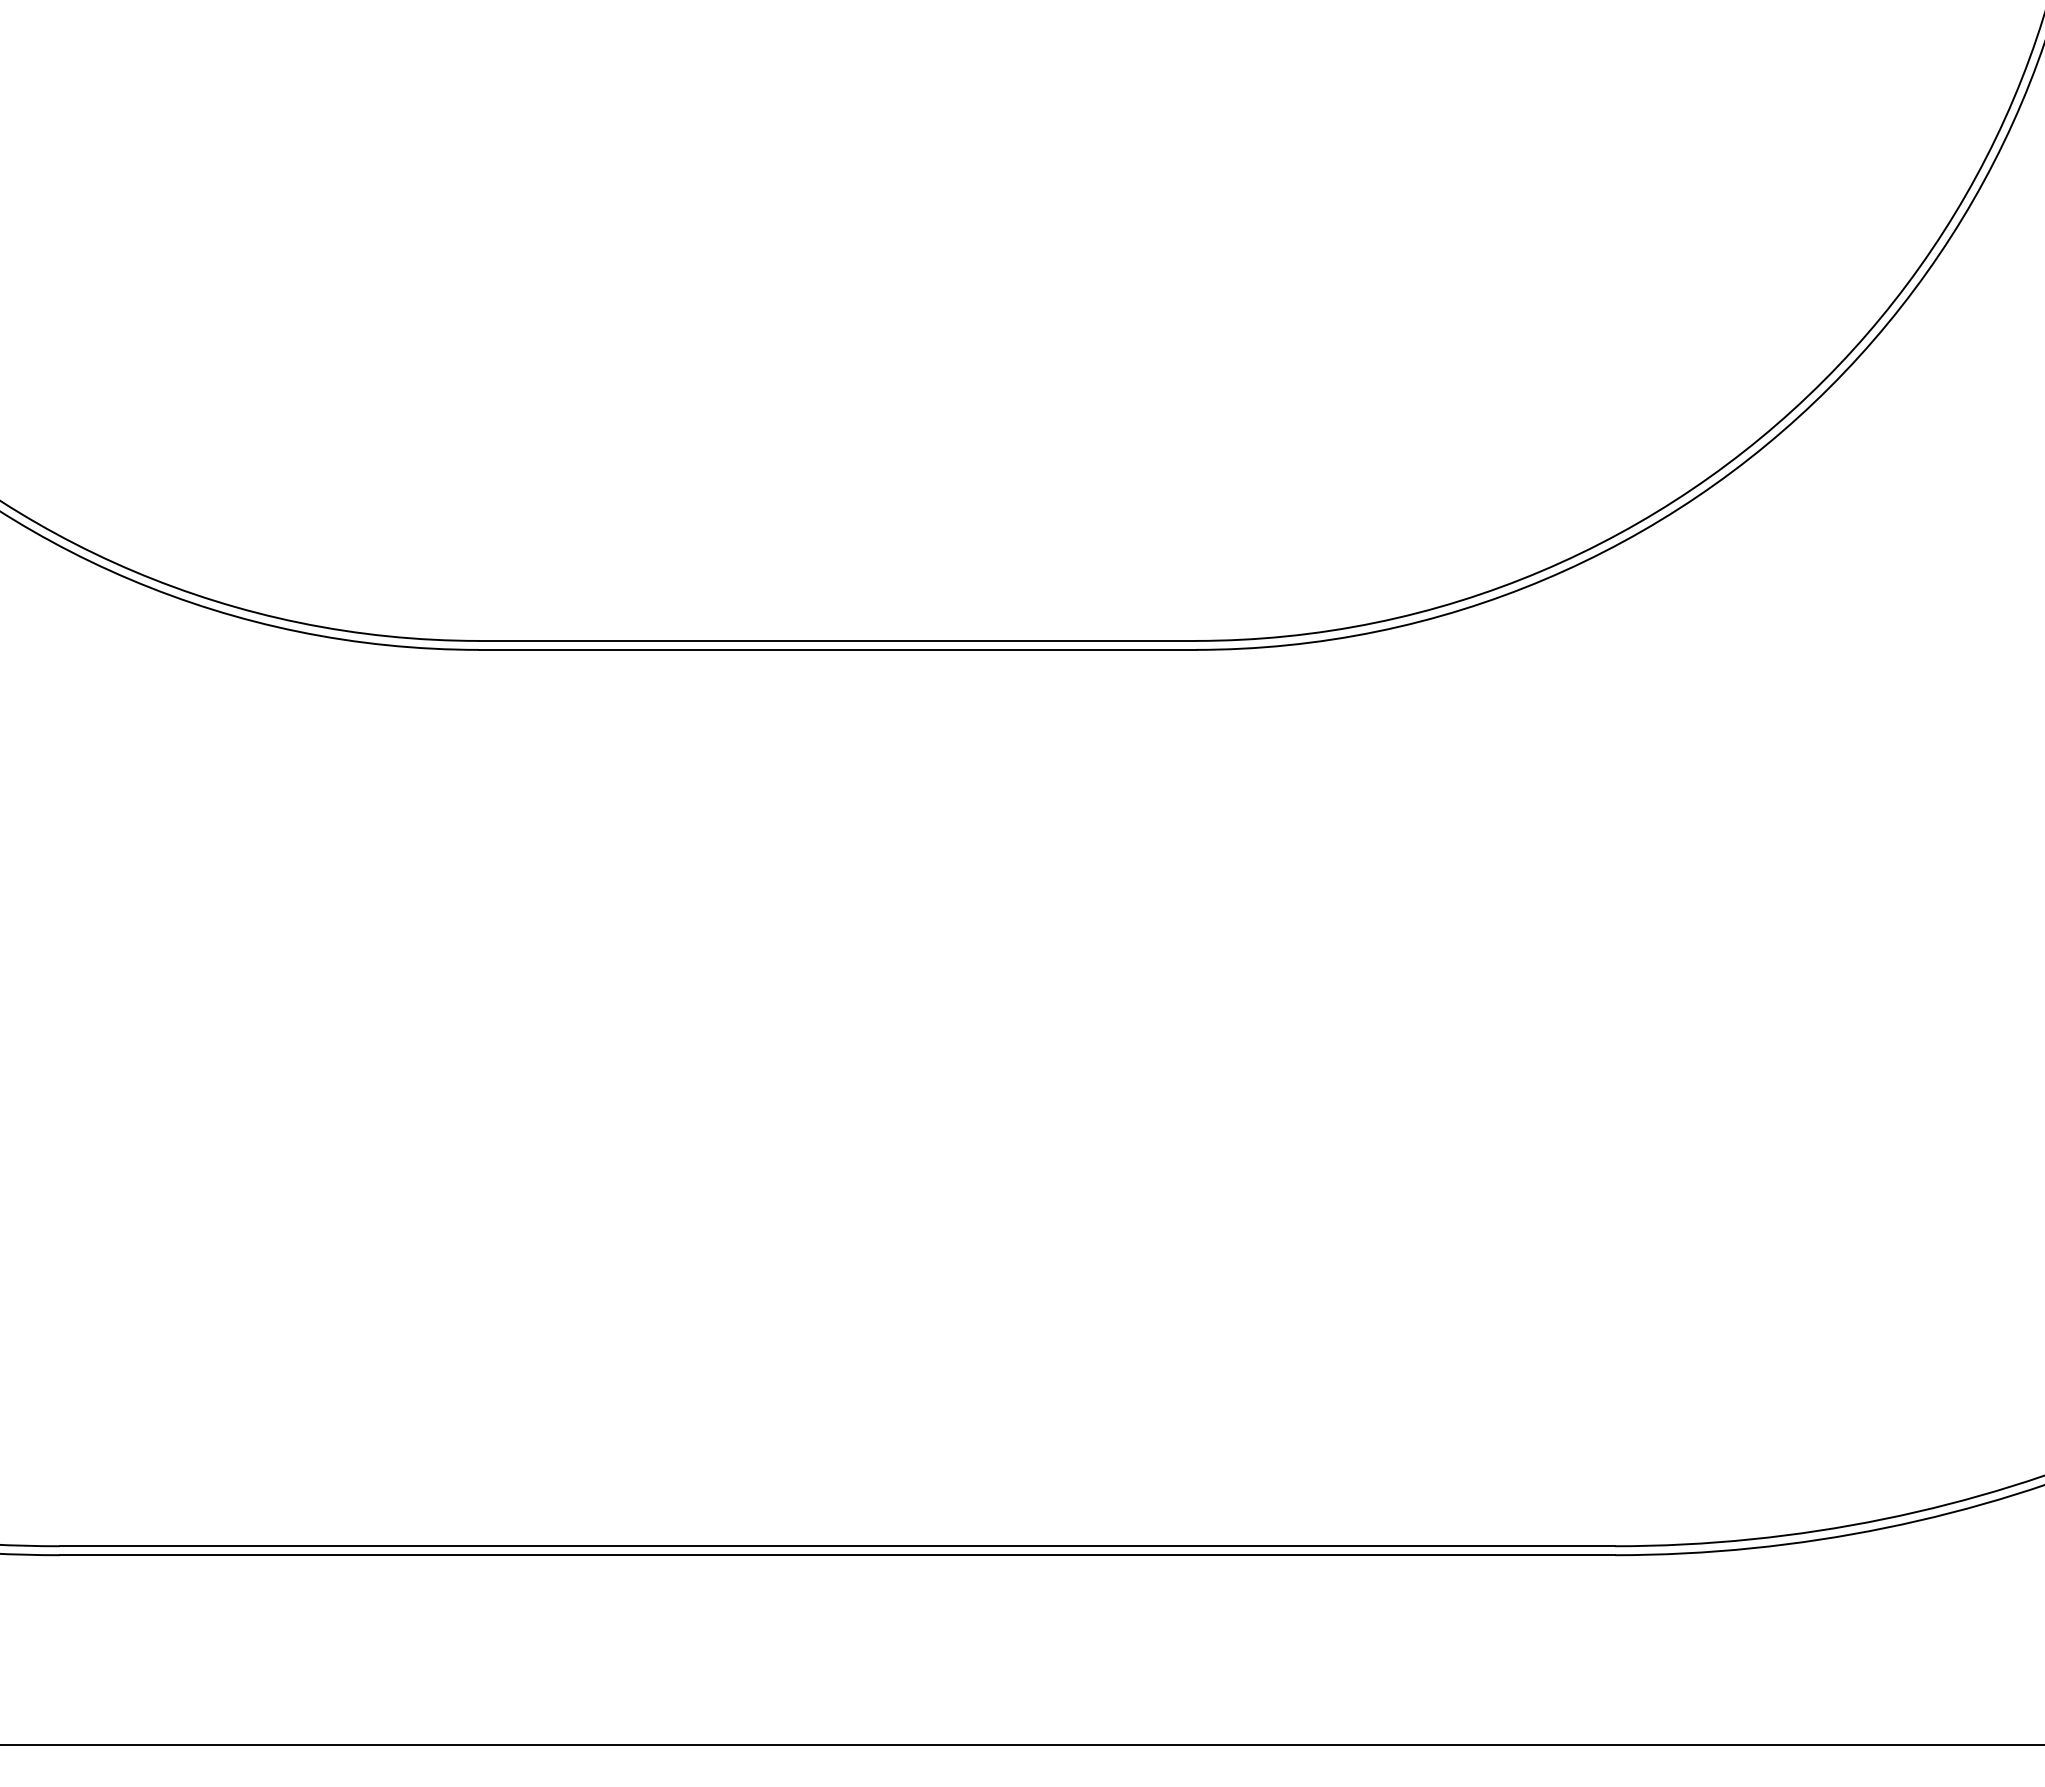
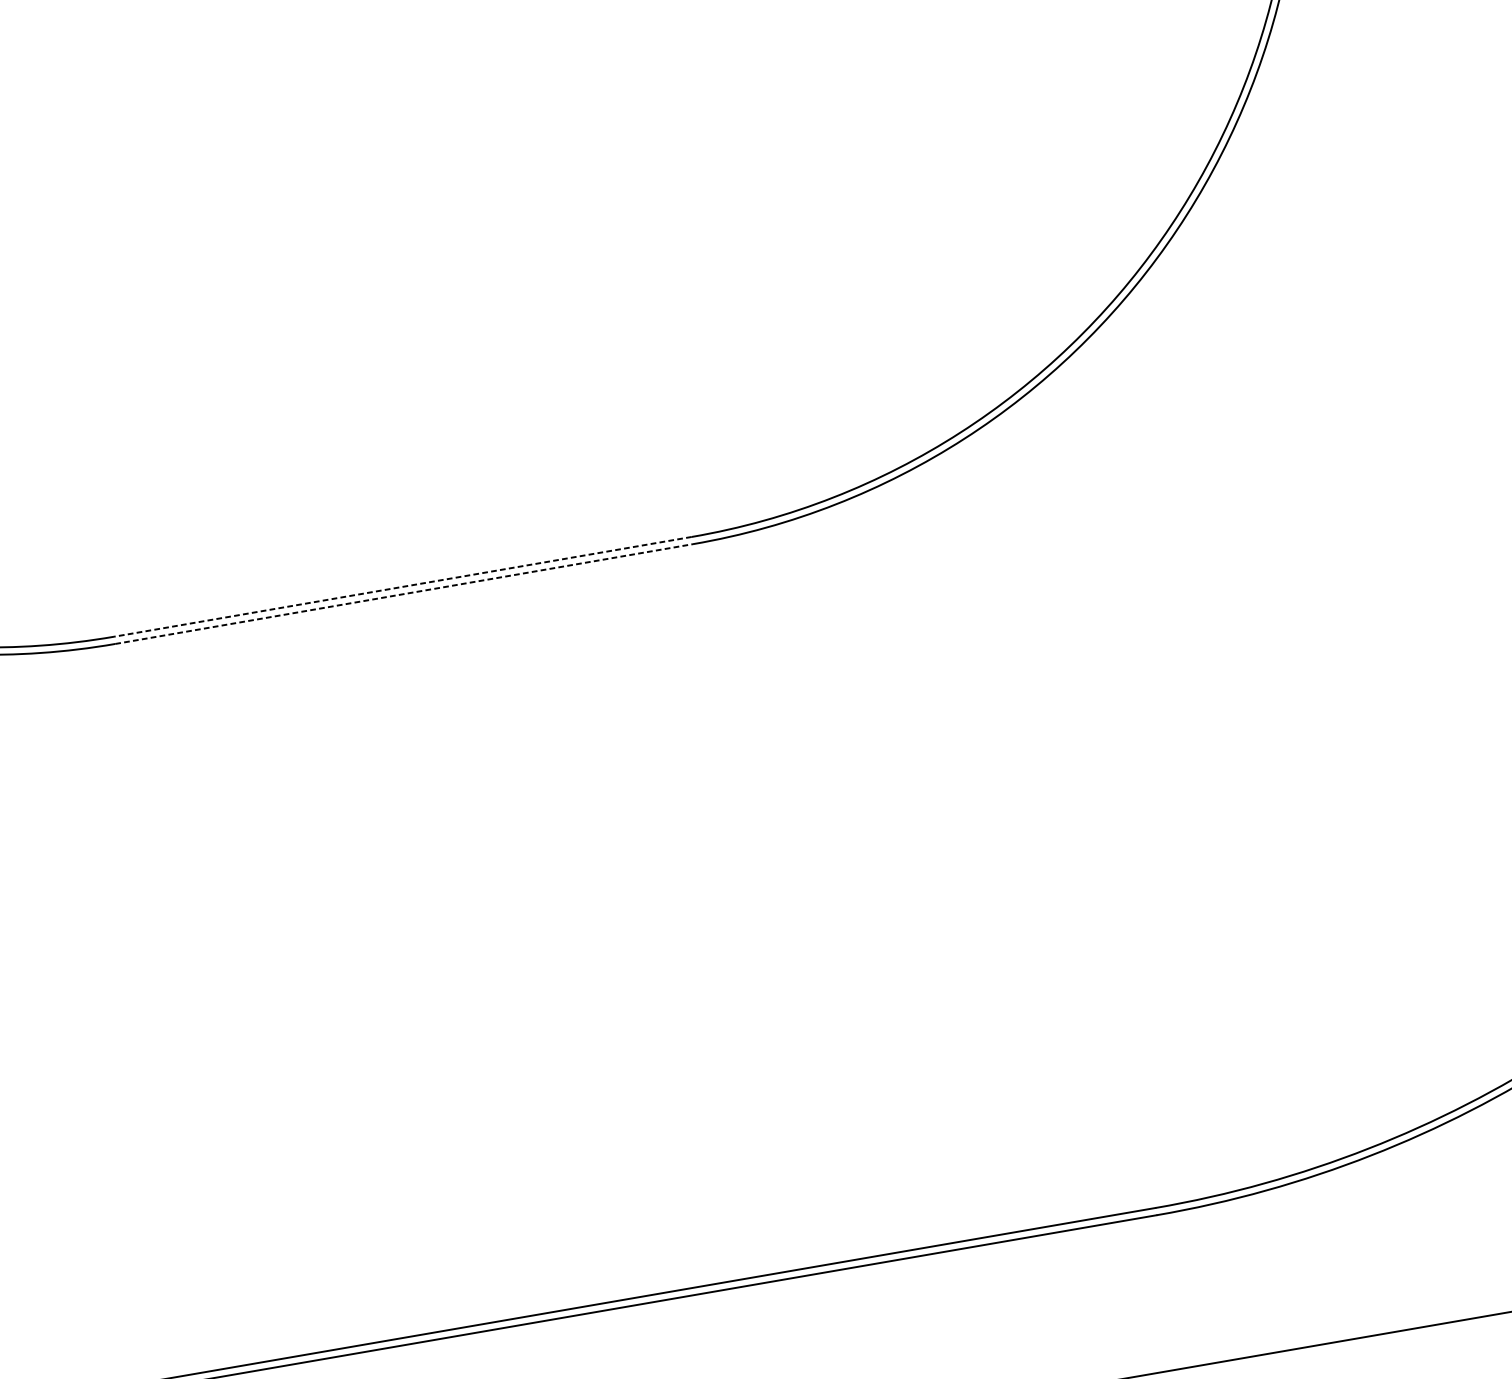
line: (837, 640) -> (402, 586), solid -> dashed
line: (837, 649) -> (404, 593), solid -> dashed

